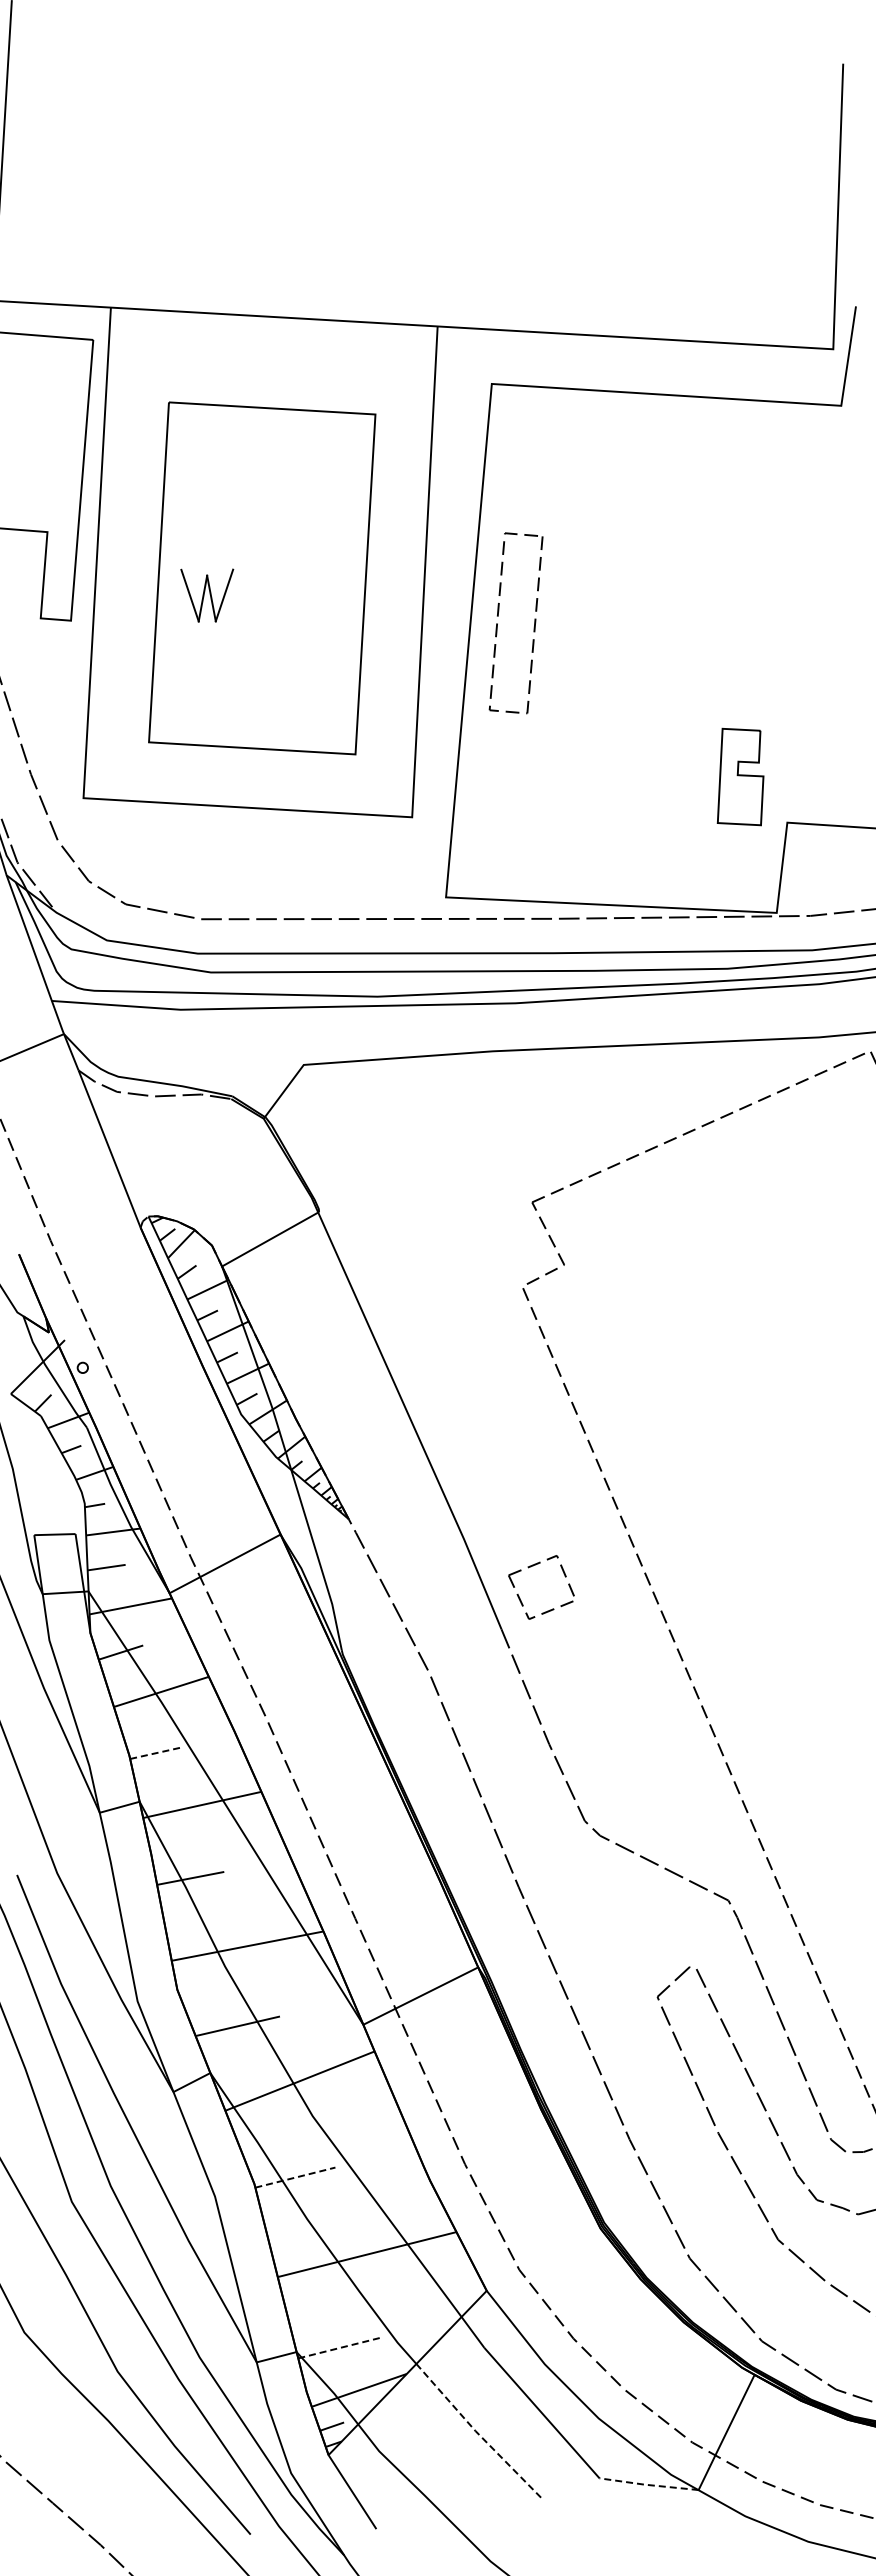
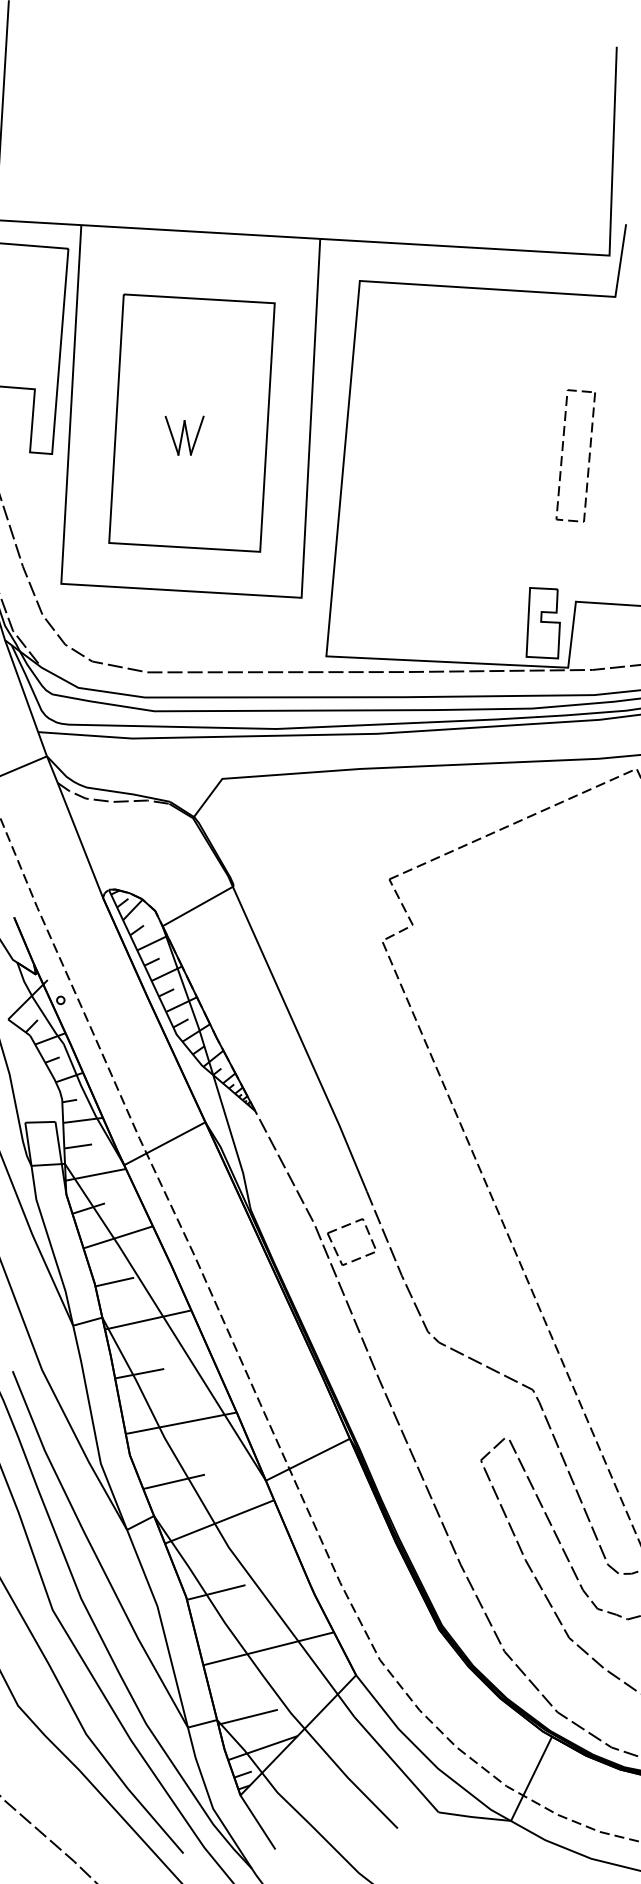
part: (207, 595) -> (184, 435), moved
part: (497, 623) -> (562, 456), moved
part: (740, 776) -> (543, 622), moved
part: (533, 1566) -> (345, 1226), moved
line: (157, 1752) -> (115, 1281), dashed -> solid
line: (295, 2177) -> (216, 1592), dashed -> solid
line: (339, 2348) -> (248, 1717), dashed -> solid
line: (478, 2433) -> (350, 1779), dashed -> solid
line: (648, 2485) -> (474, 1817), dashed -> solid

